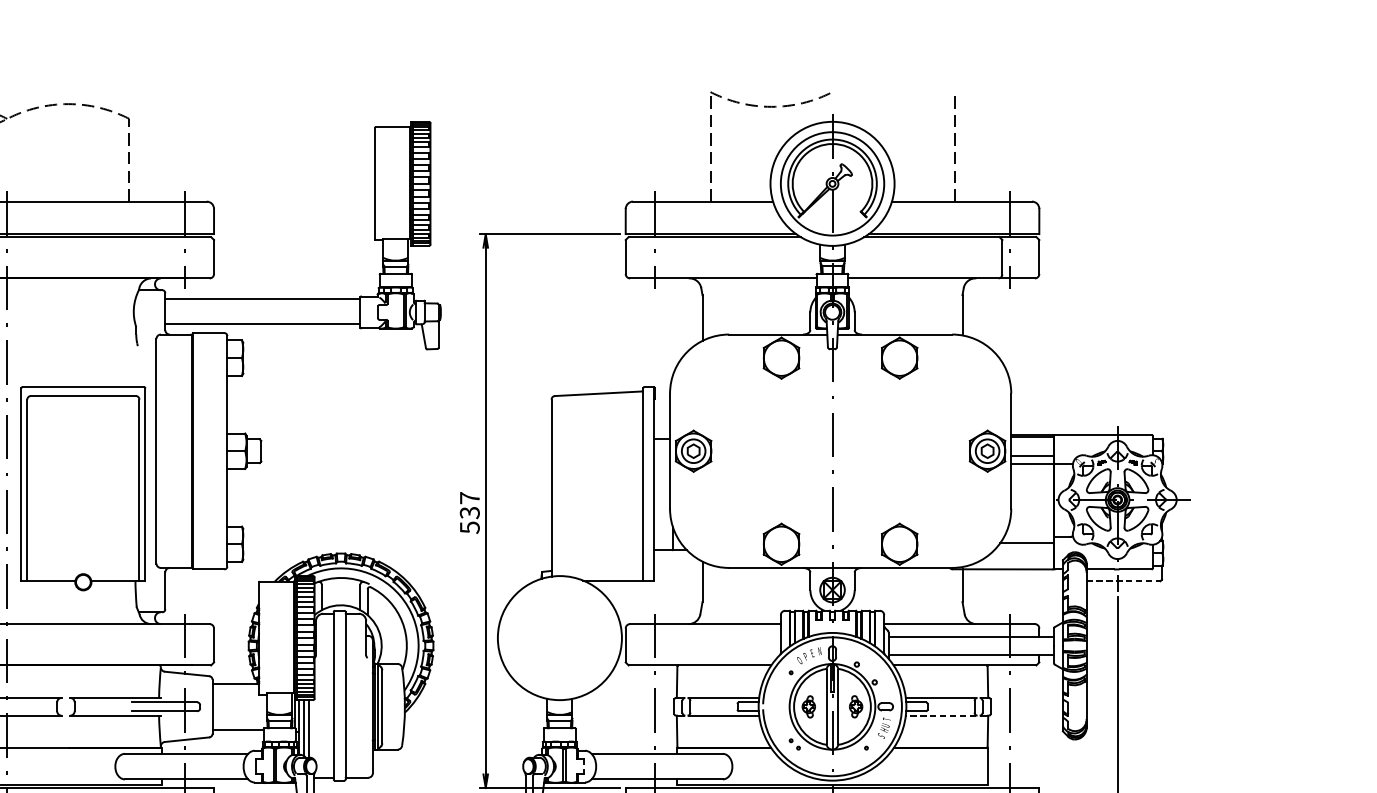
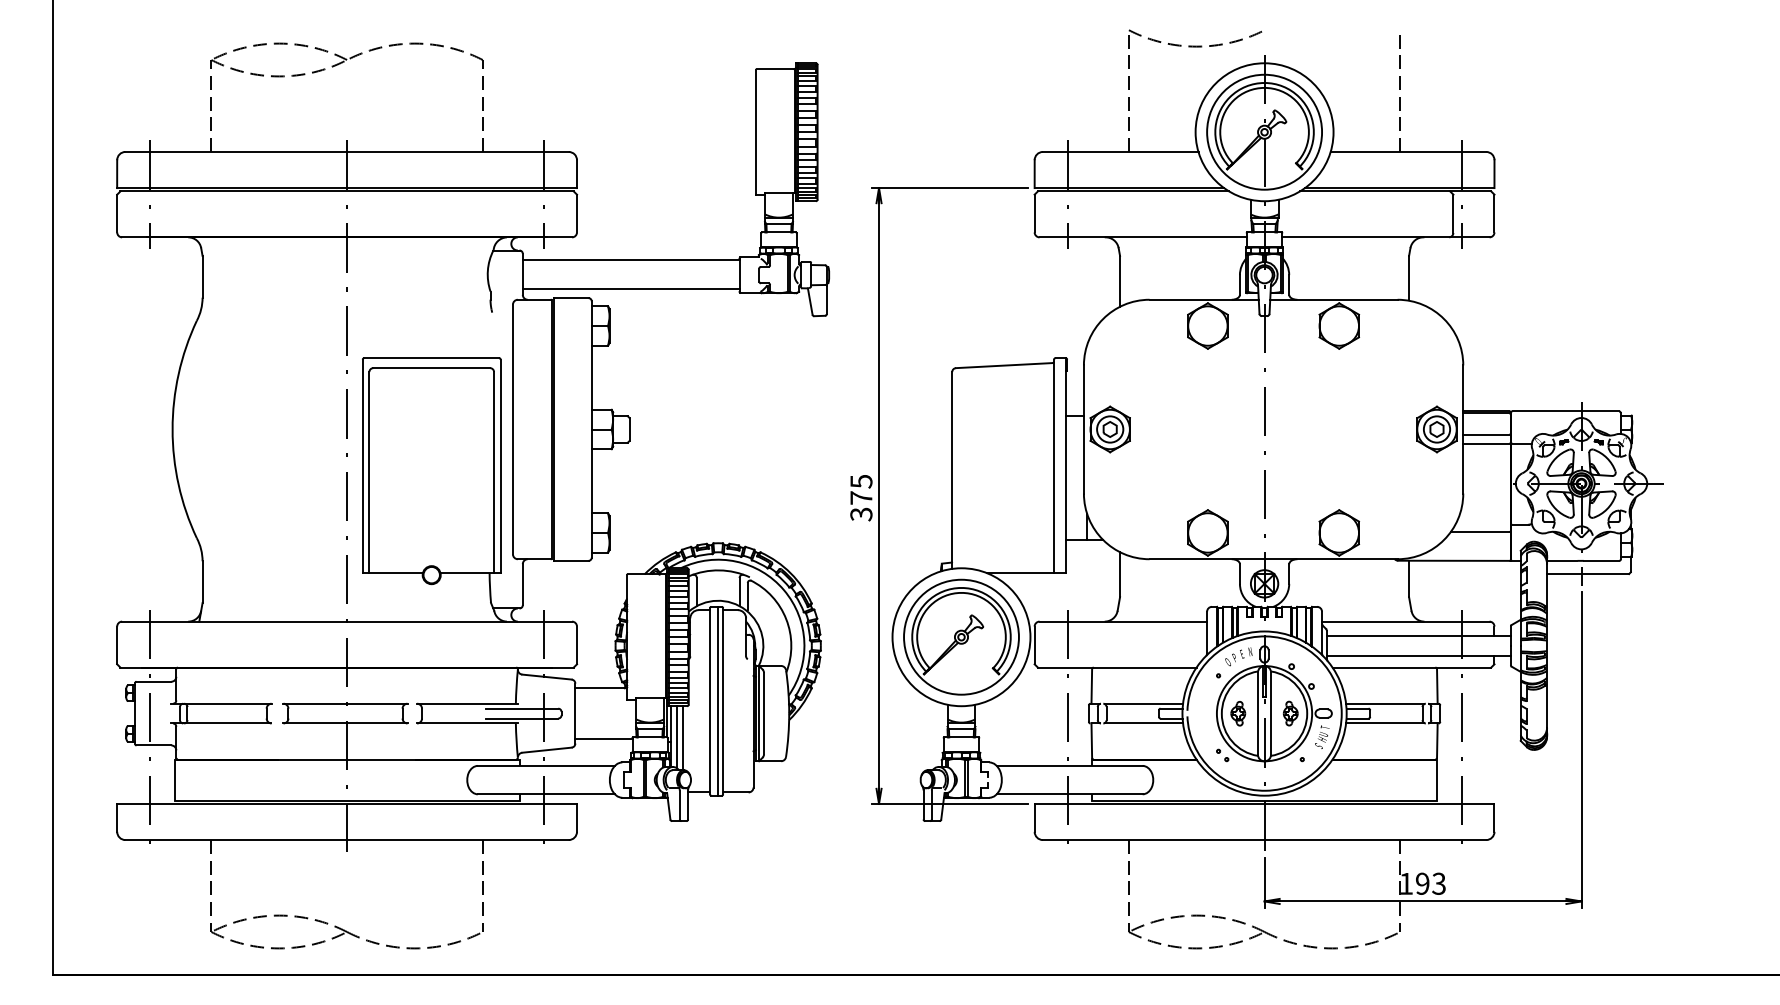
text: (469, 512) -> (861, 497), 537 -> 375
line: (1123, 581) -> (1588, 574), dashed -> solid
part: (559, 637) -> (961, 636), added
line: (341, 695) -> (718, 700), added
line: (940, 715) -> (1384, 723), dashed -> solid

